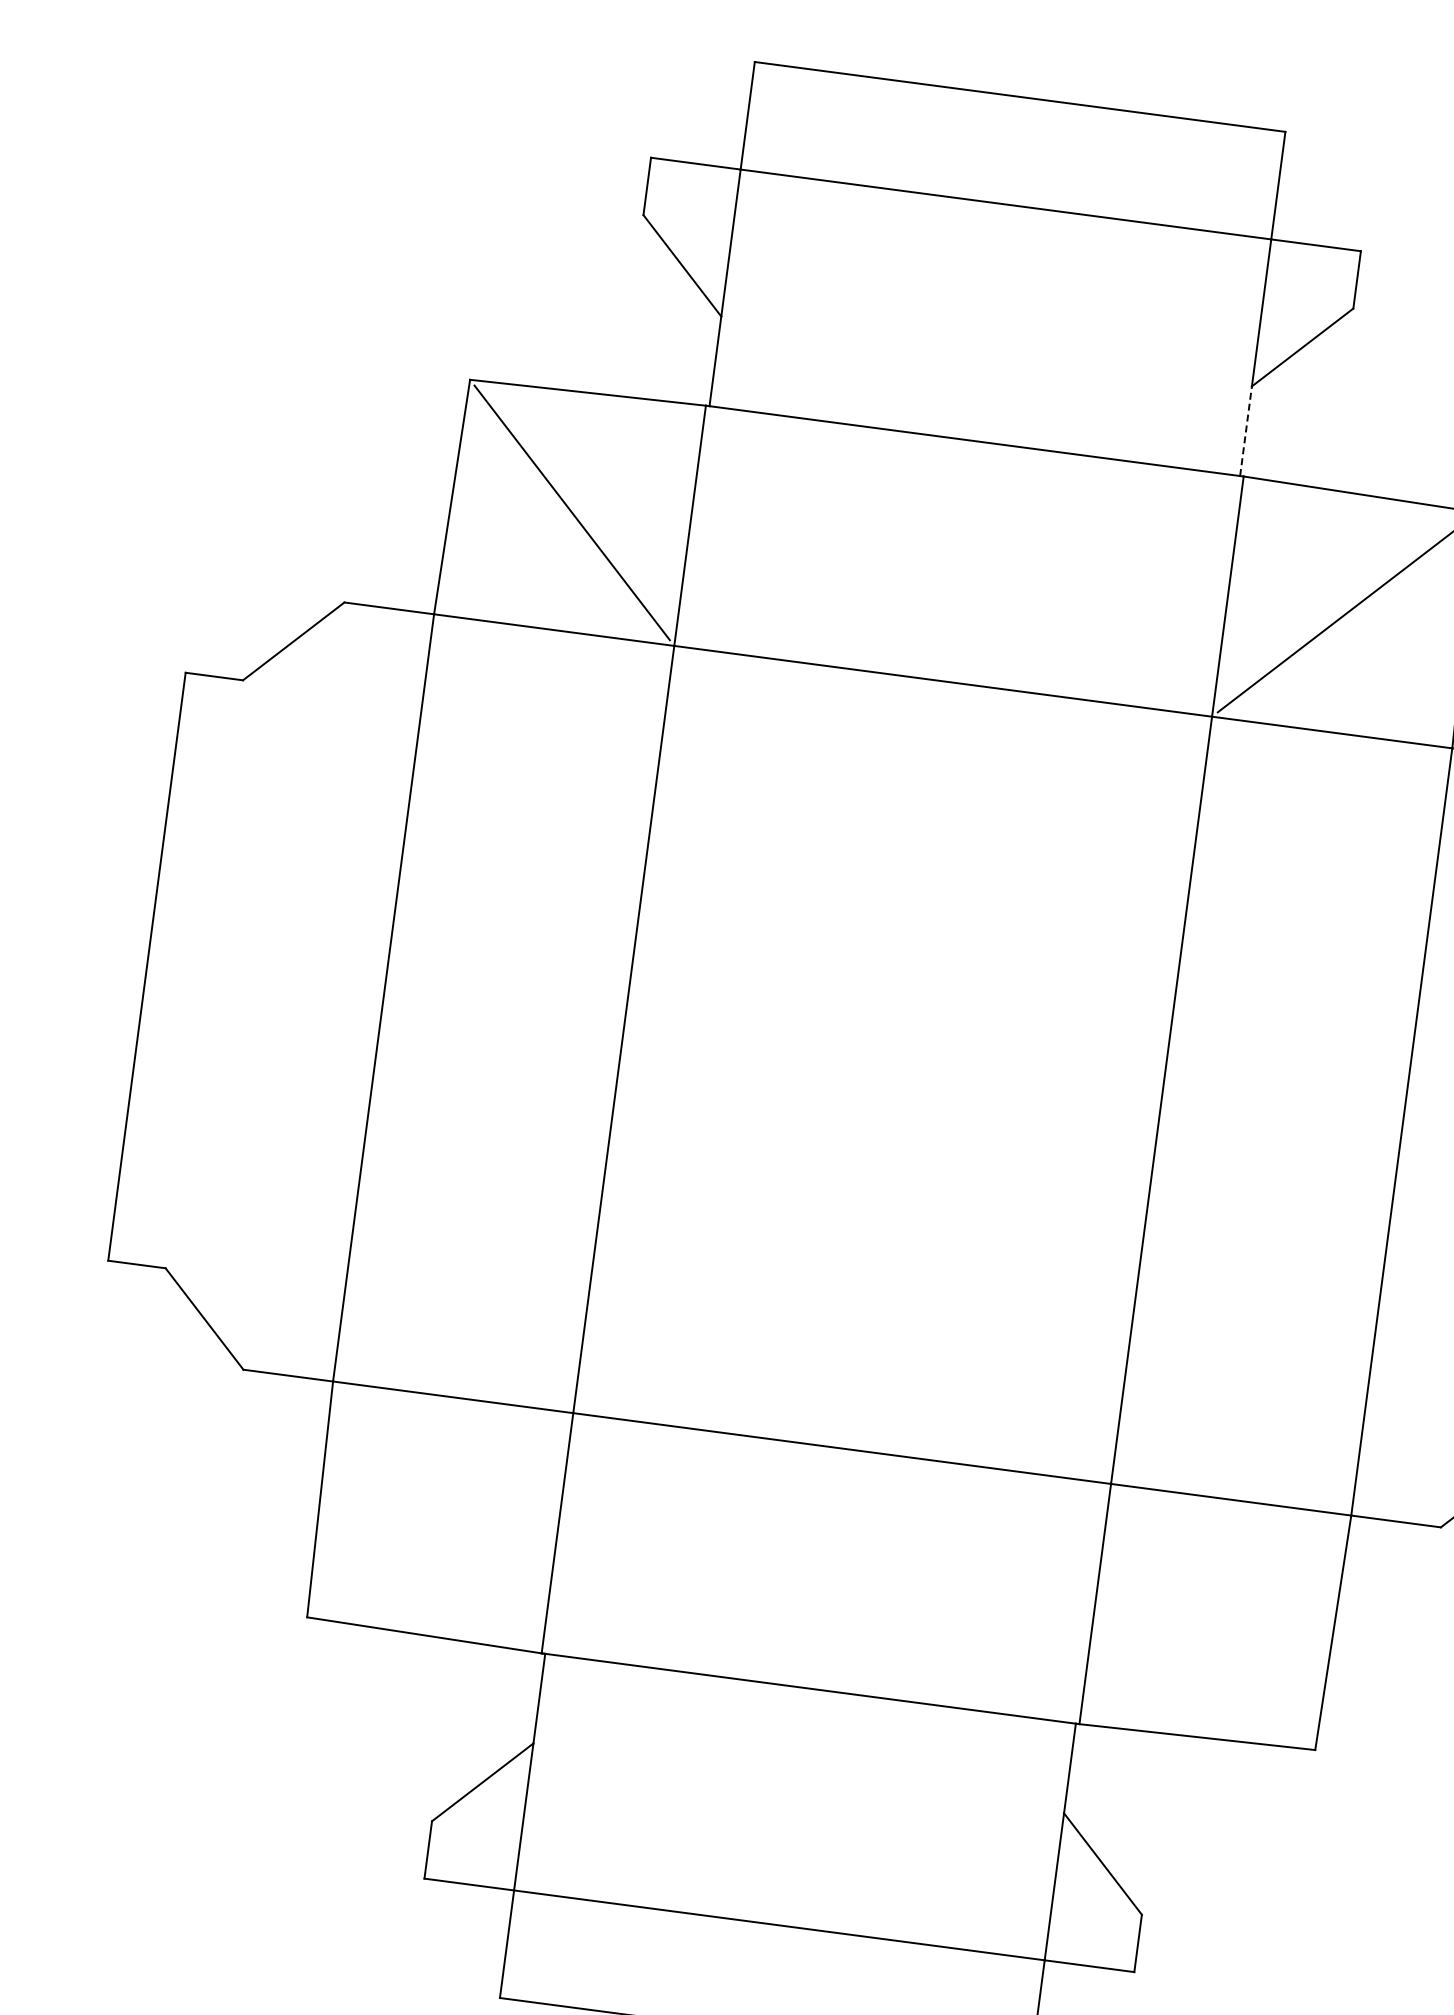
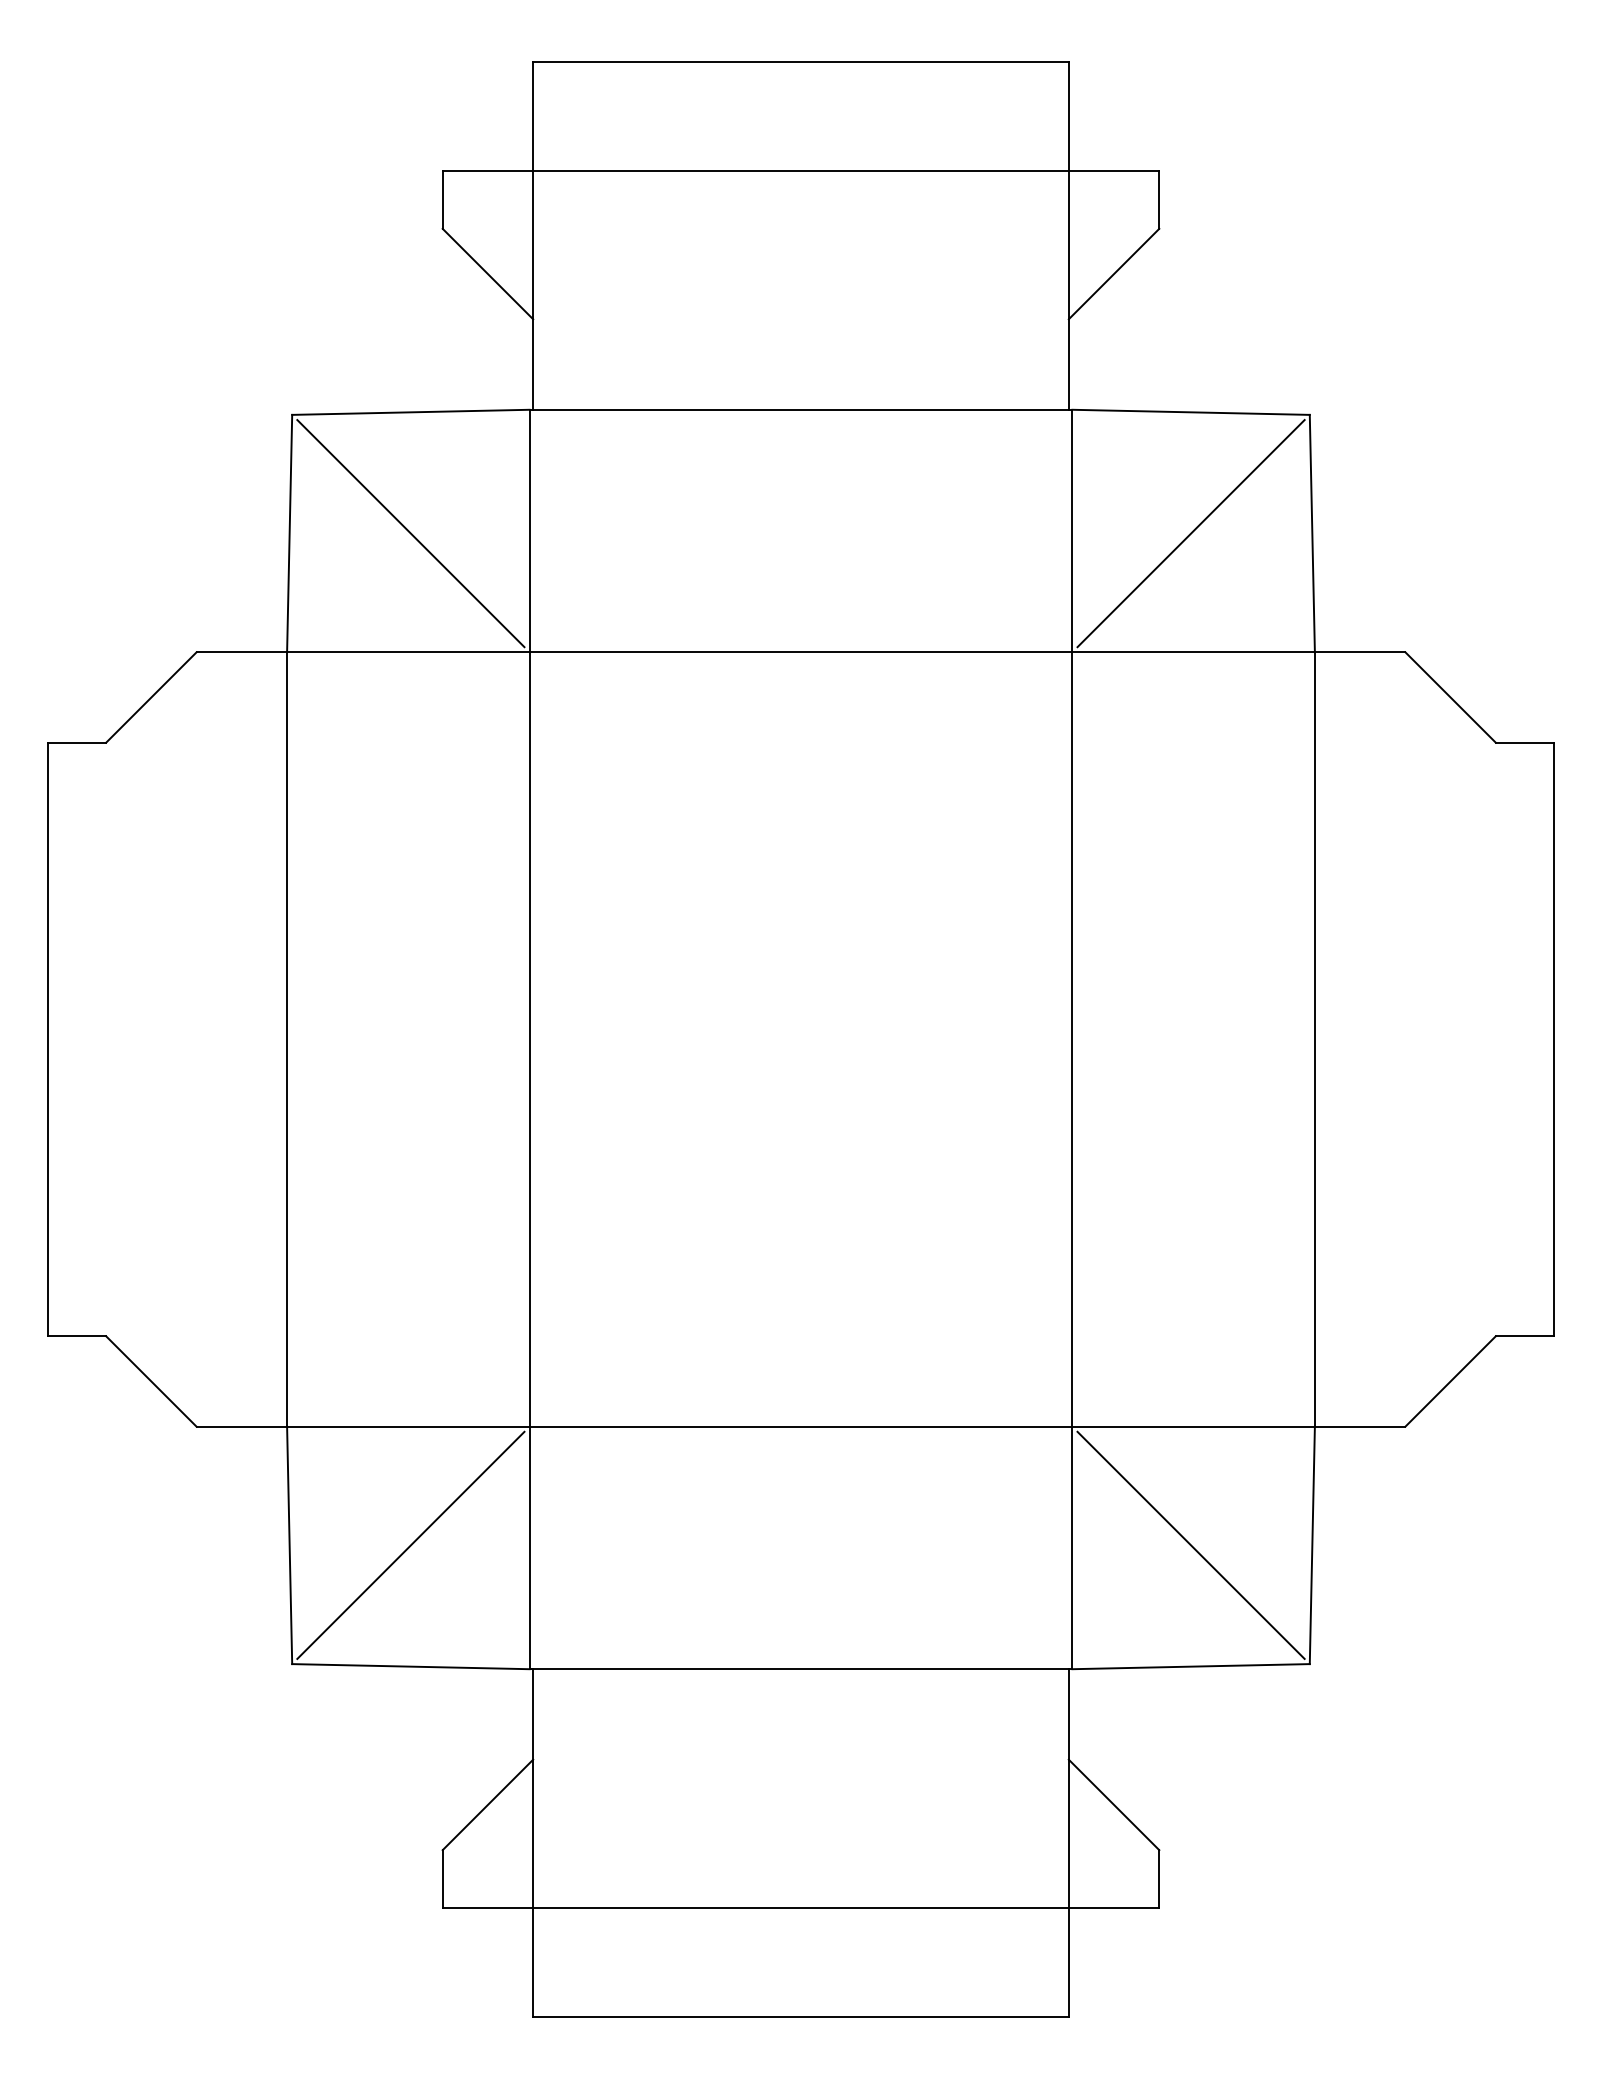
line: (1245, 431) -> (1068, 364), dashed -> solid
line: (439, 1514) -> (410, 1544), added
line: (1212, 1616) -> (1190, 1544), added

